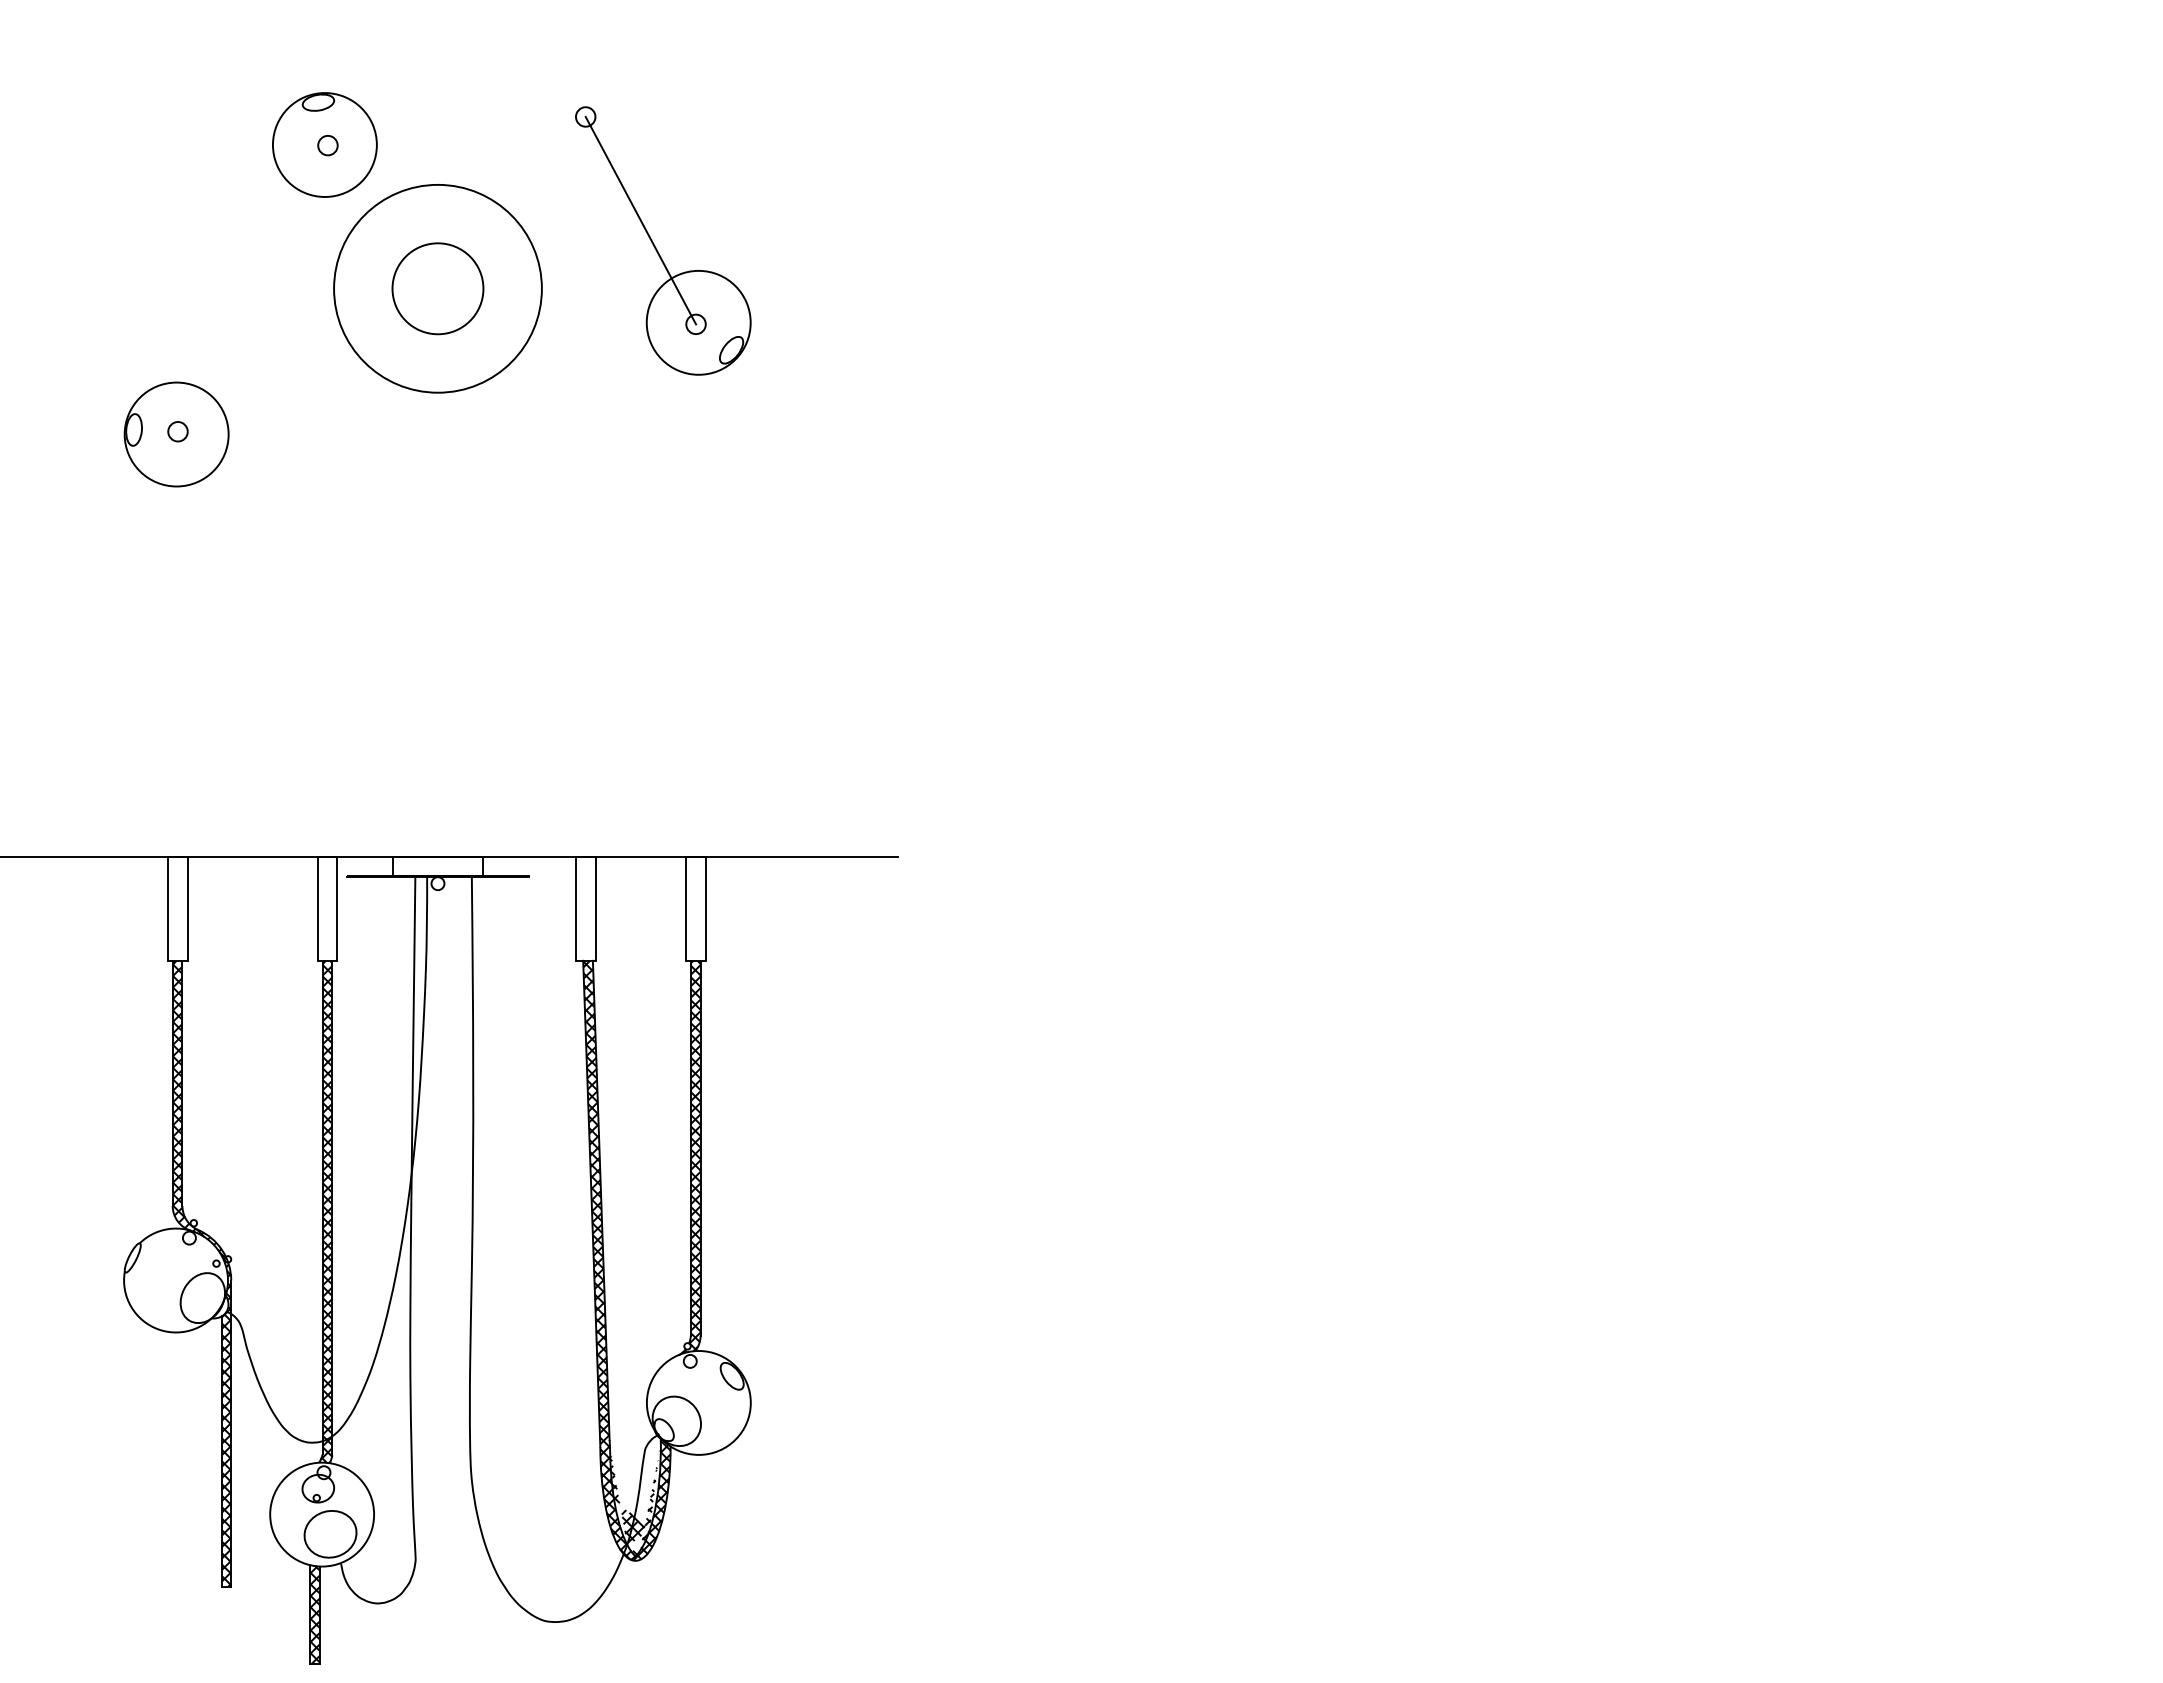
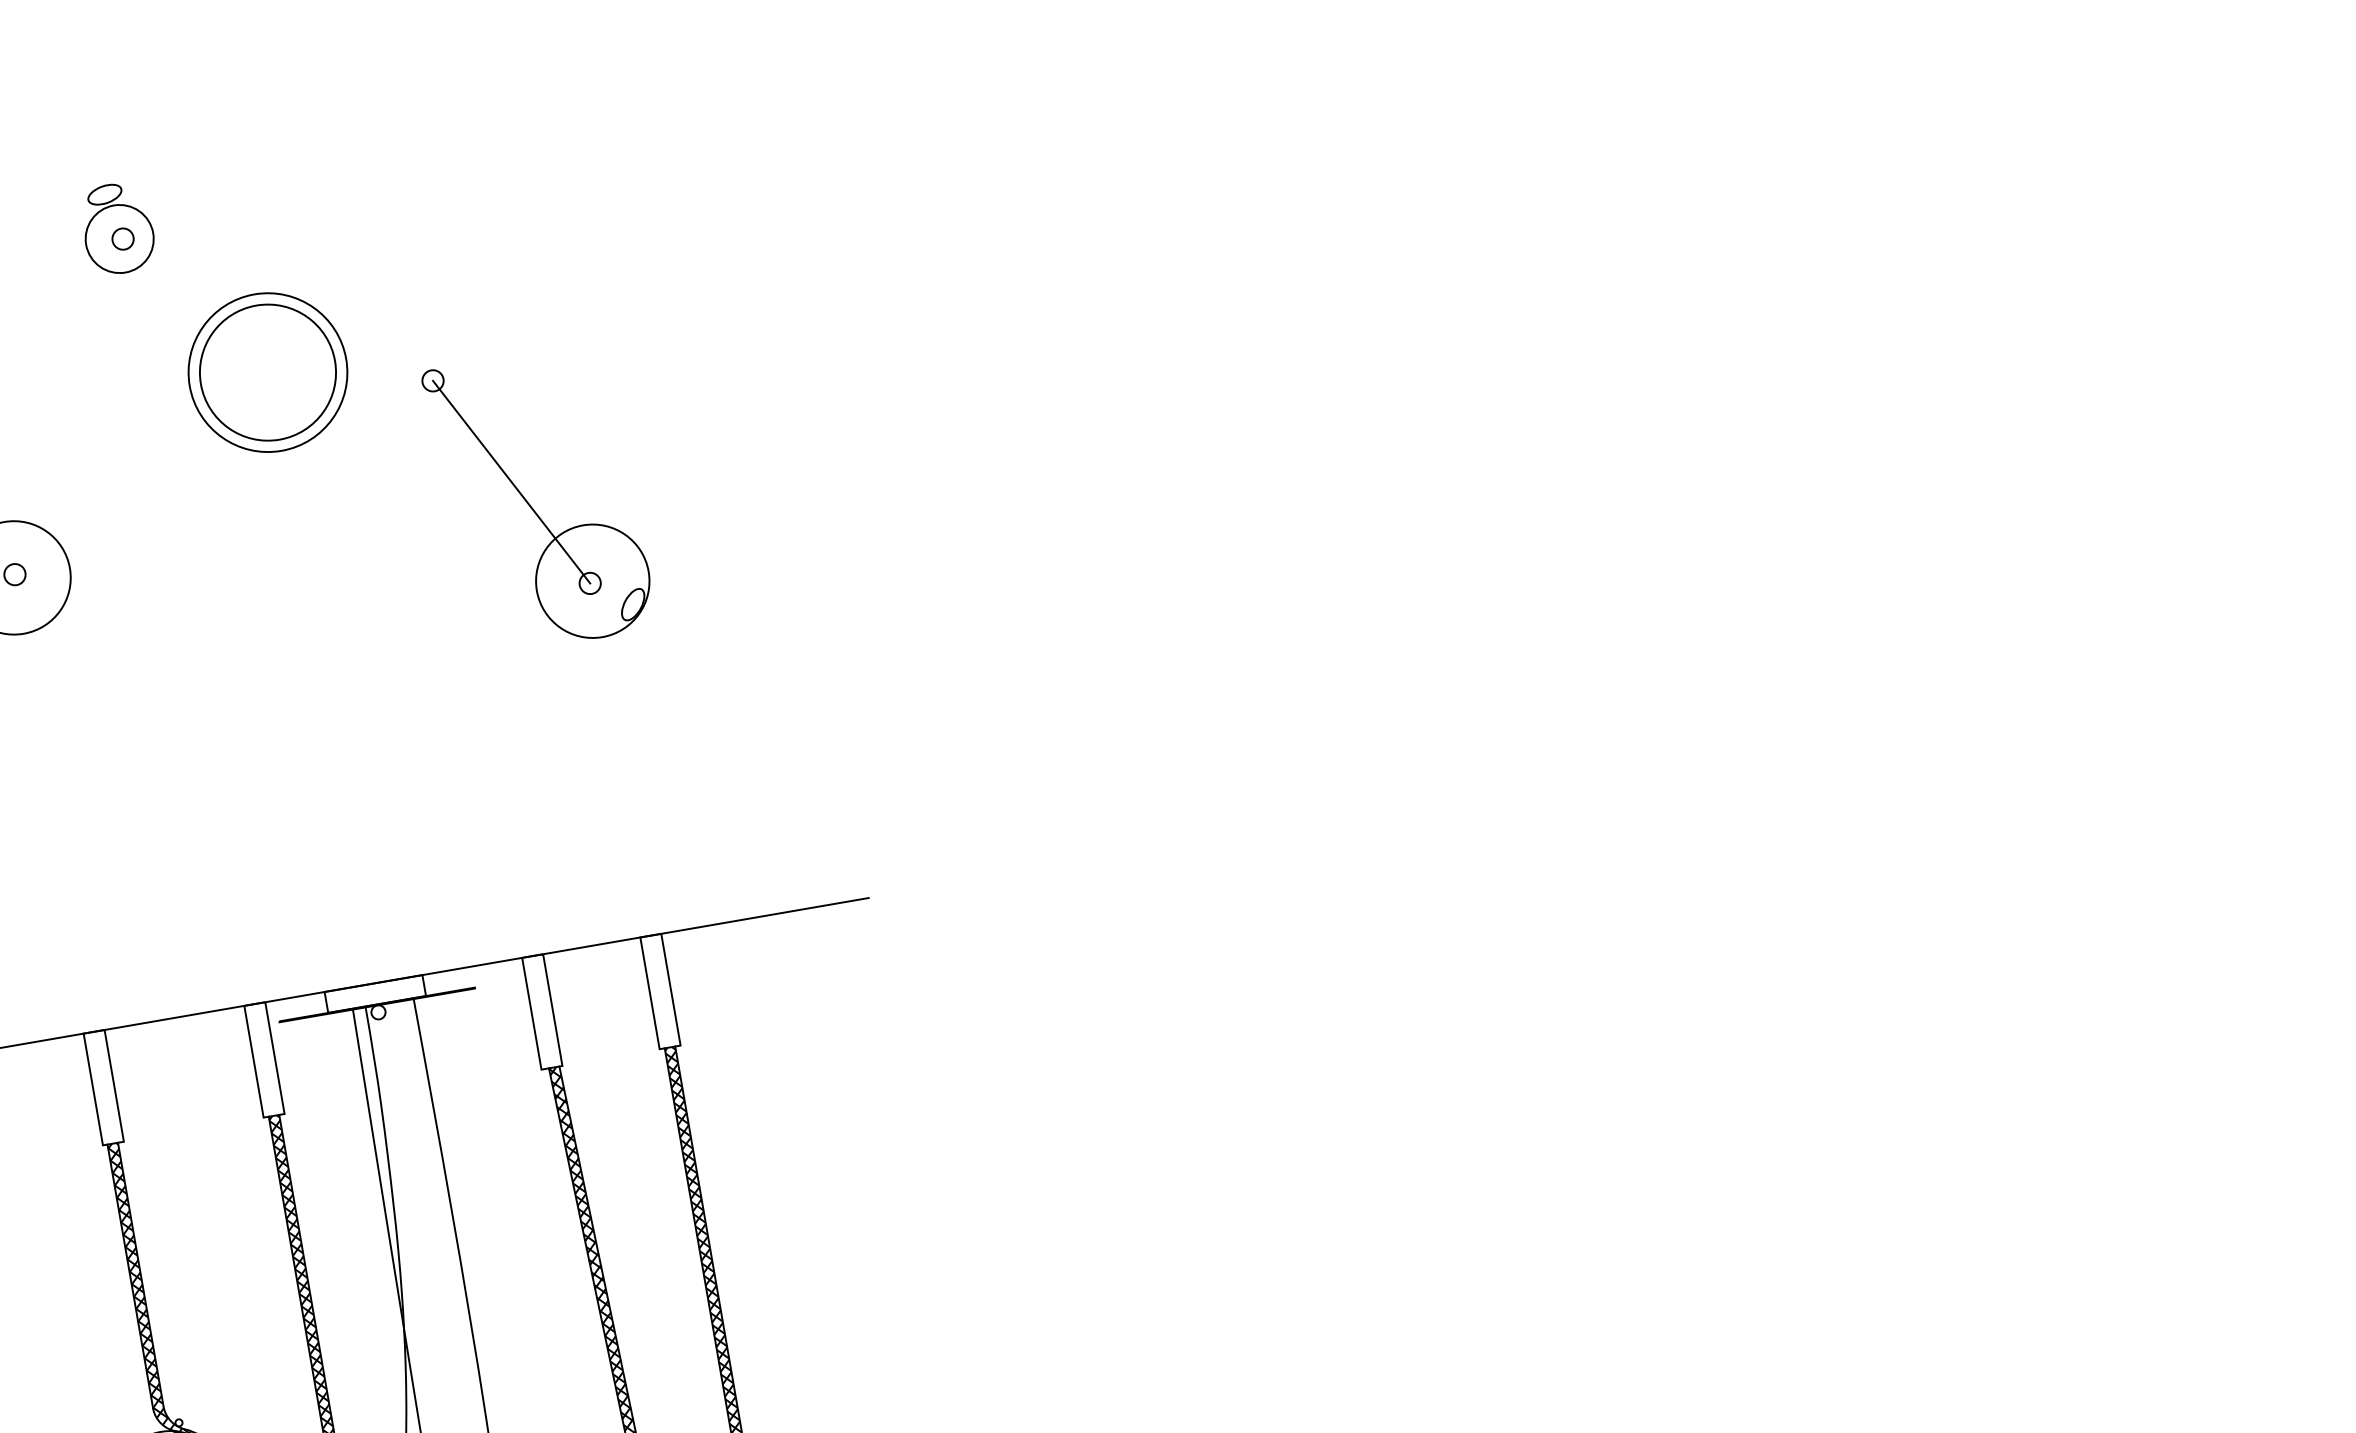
circle: (324, 144) -> (119, 238), size x0.6
part: (655, 245) -> (531, 506), moved
circle: (437, 288) -> (267, 372), size x0.6
circle: (437, 288) -> (267, 372), size x1.6

